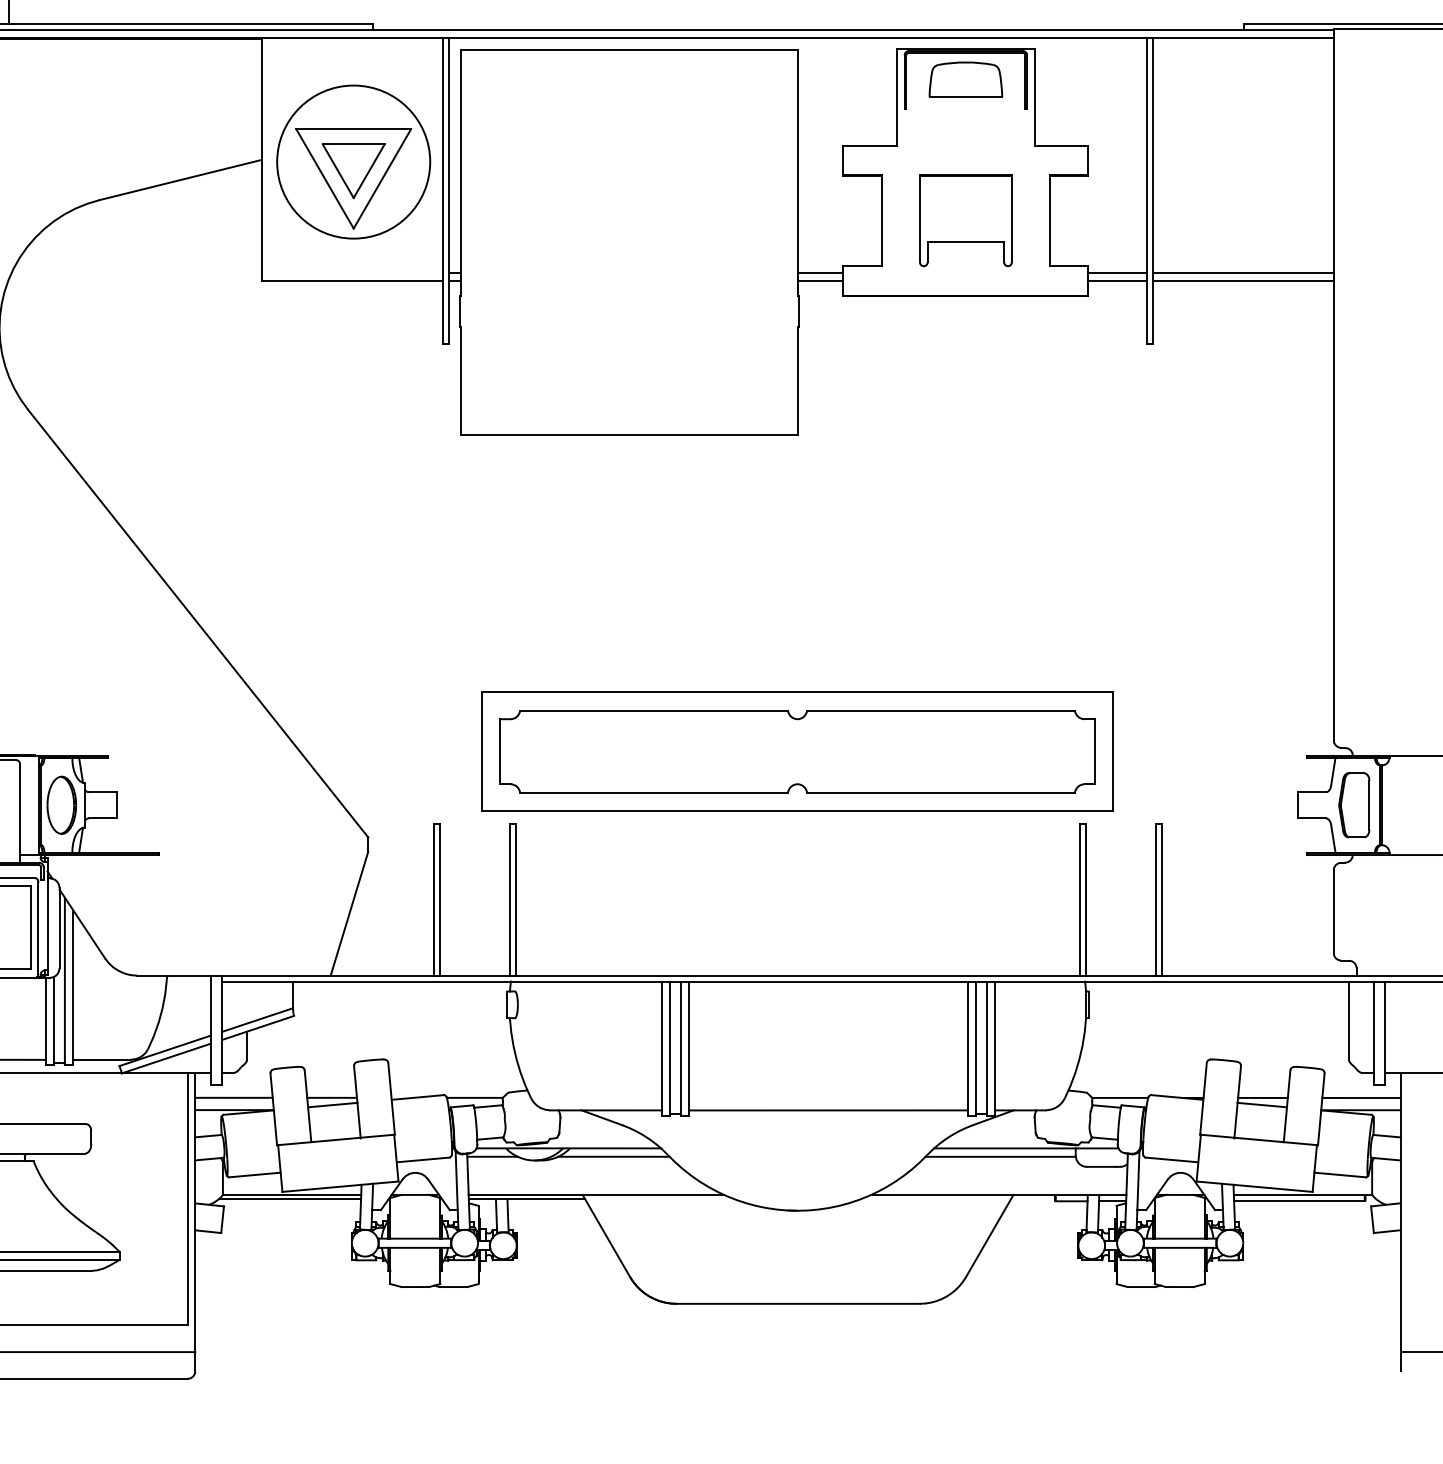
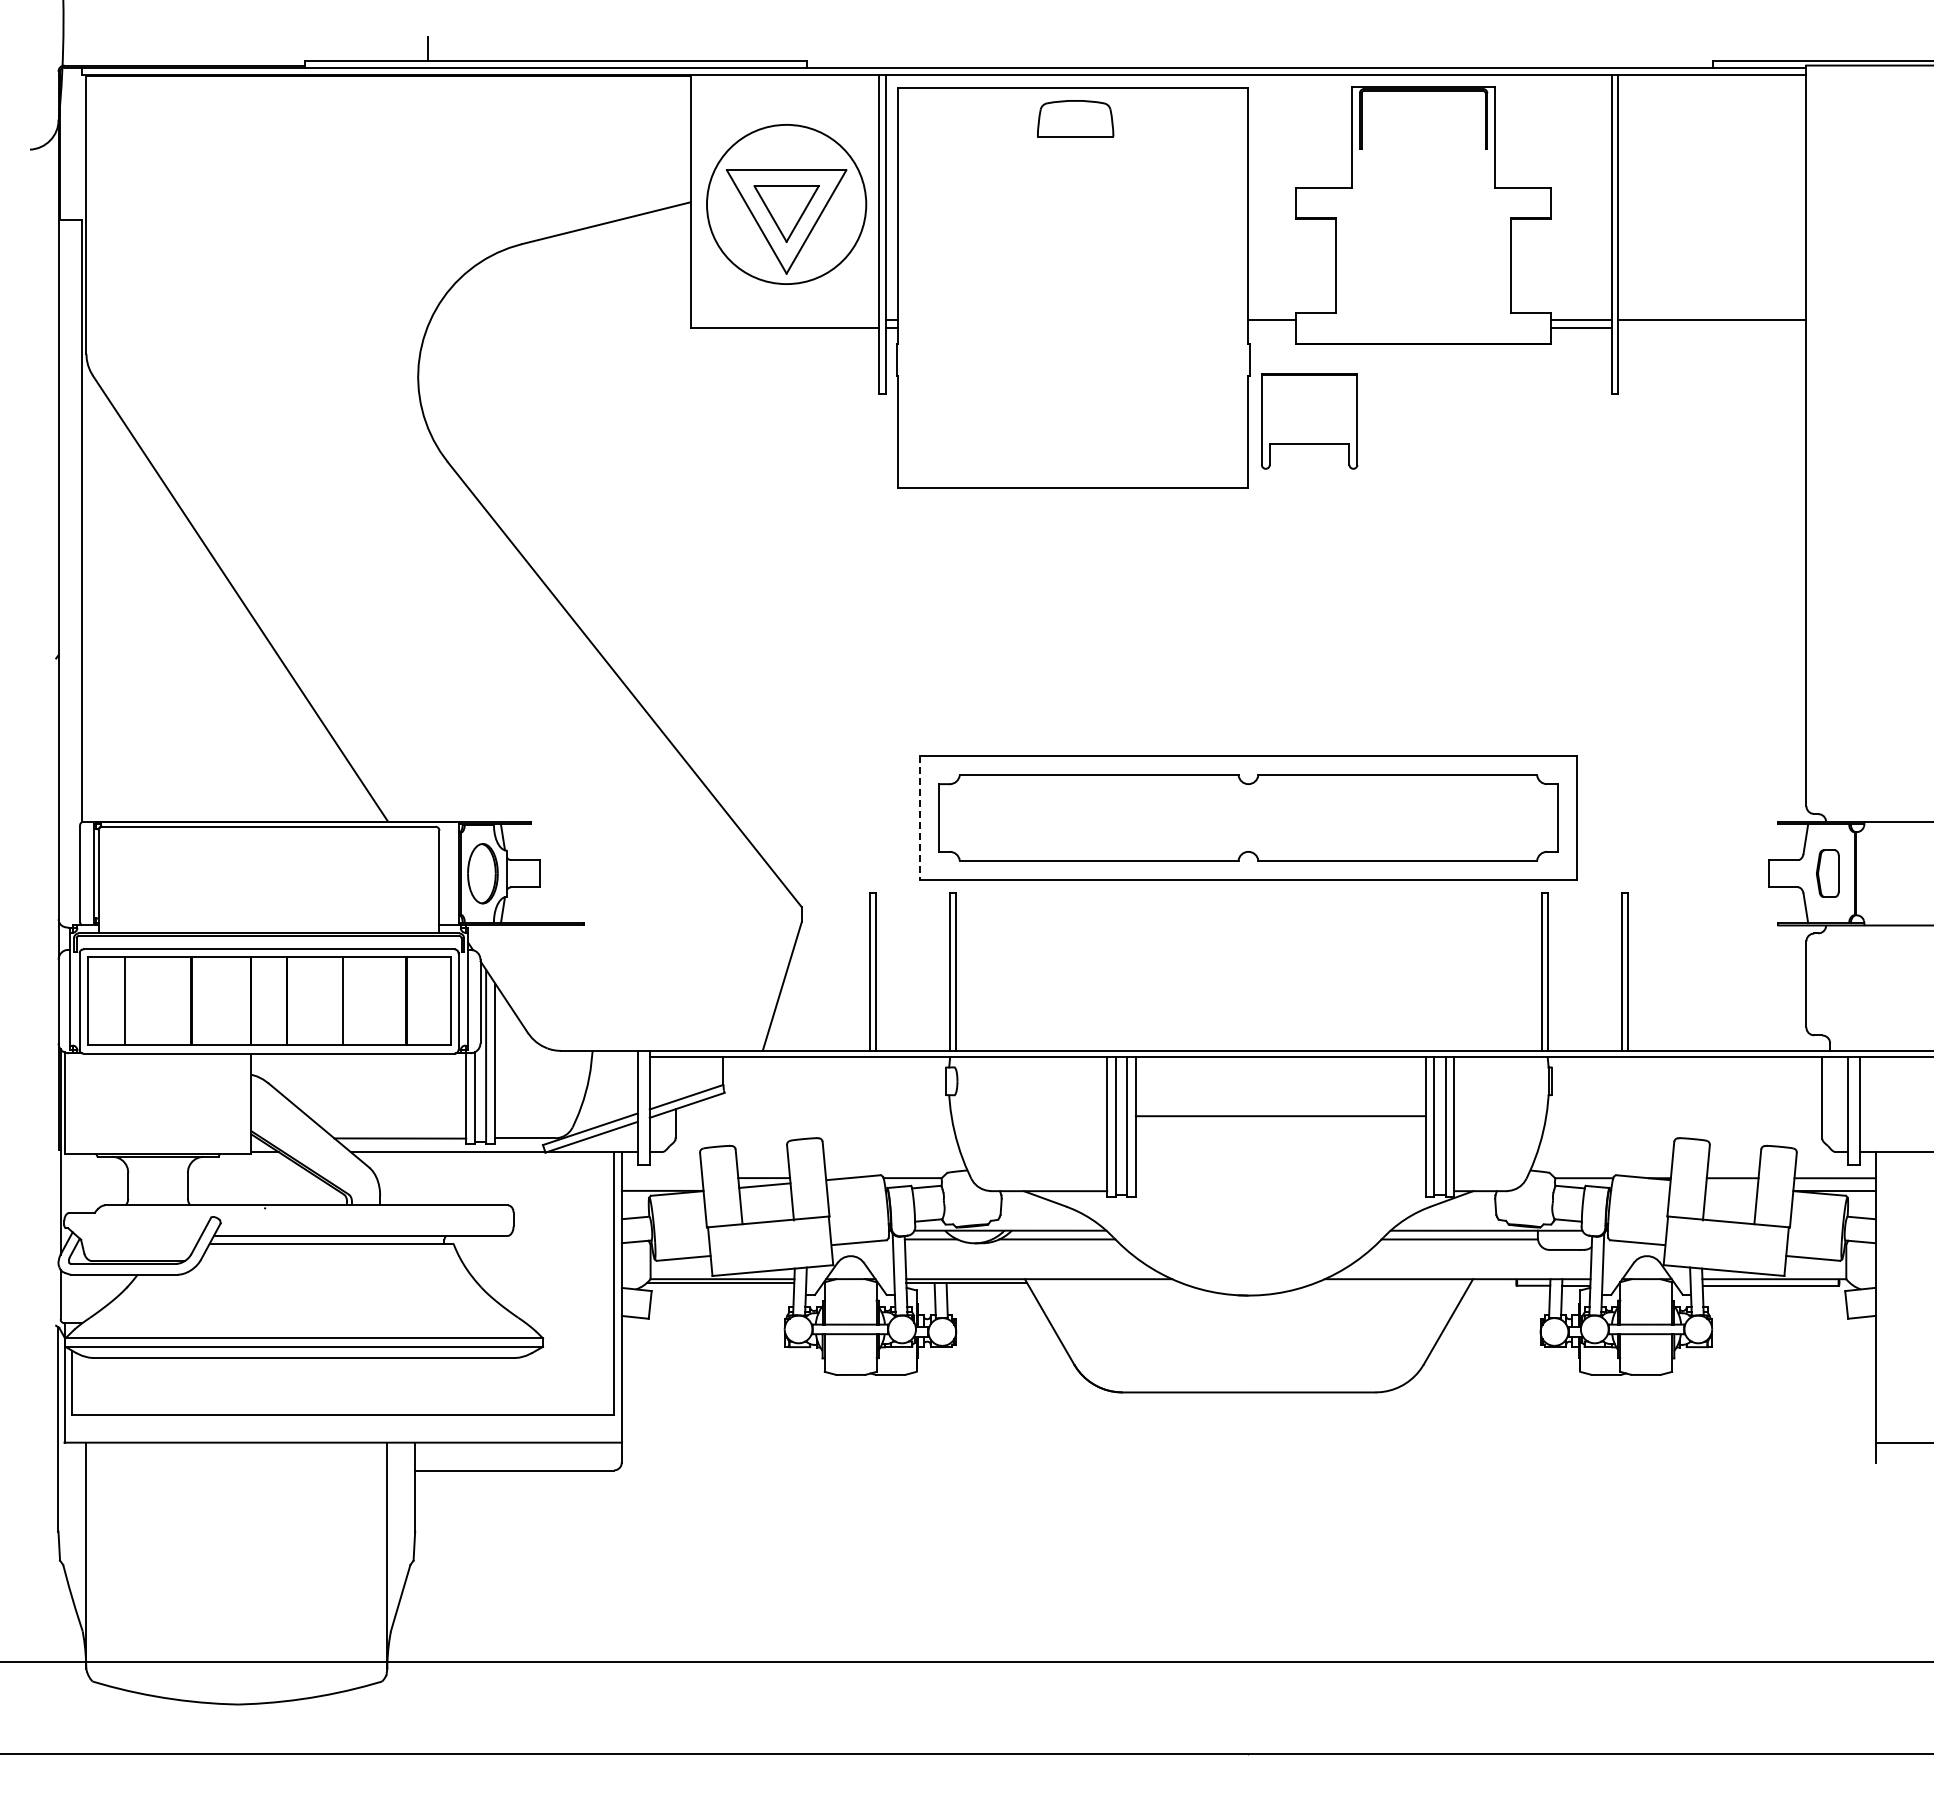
part: (965, 79) -> (1075, 118), moved
part: (965, 220) -> (1309, 421), moved
line: (820, 280) -> (1272, 327), removed
line: (1243, 280) -> (1712, 327), removed
line: (482, 752) -> (920, 818), solid -> dashed
part: (1354, 805) -> (1827, 873), size x0.7
line: (233, 1098) -> (661, 1178), removed
line: (1261, 1104) -> (1731, 1185), removed
line: (828, 1110) -> (1280, 1116), moved

